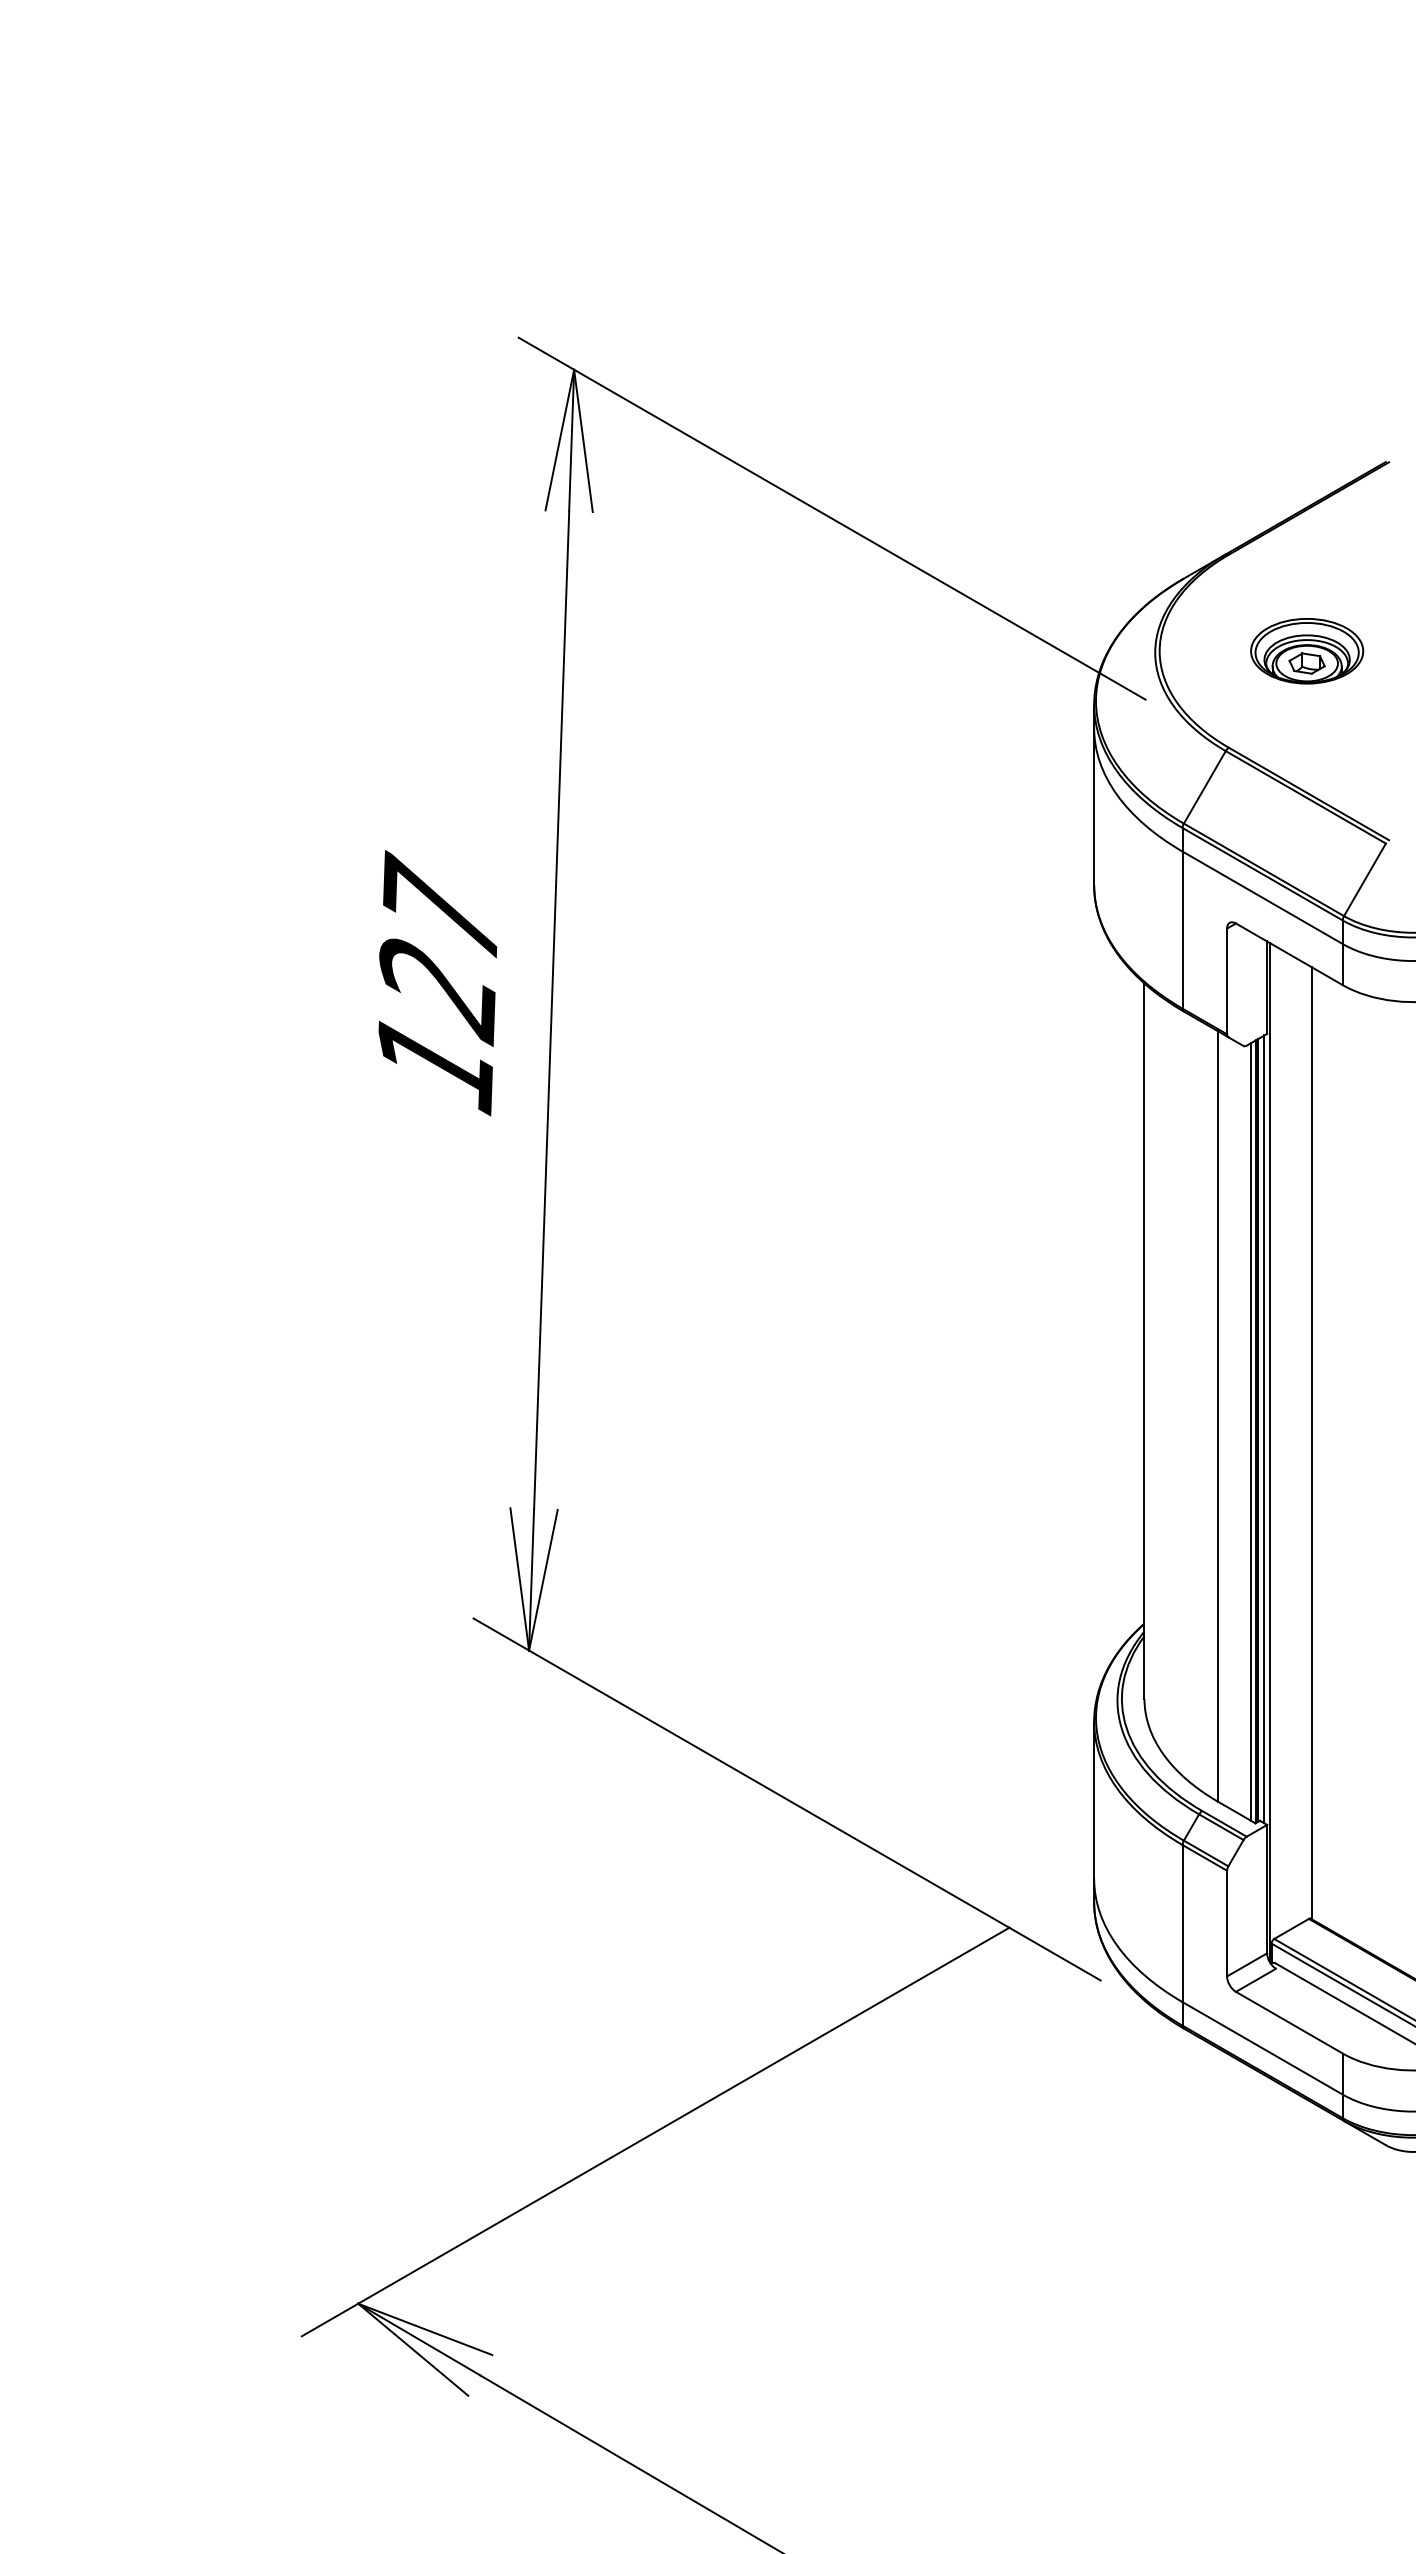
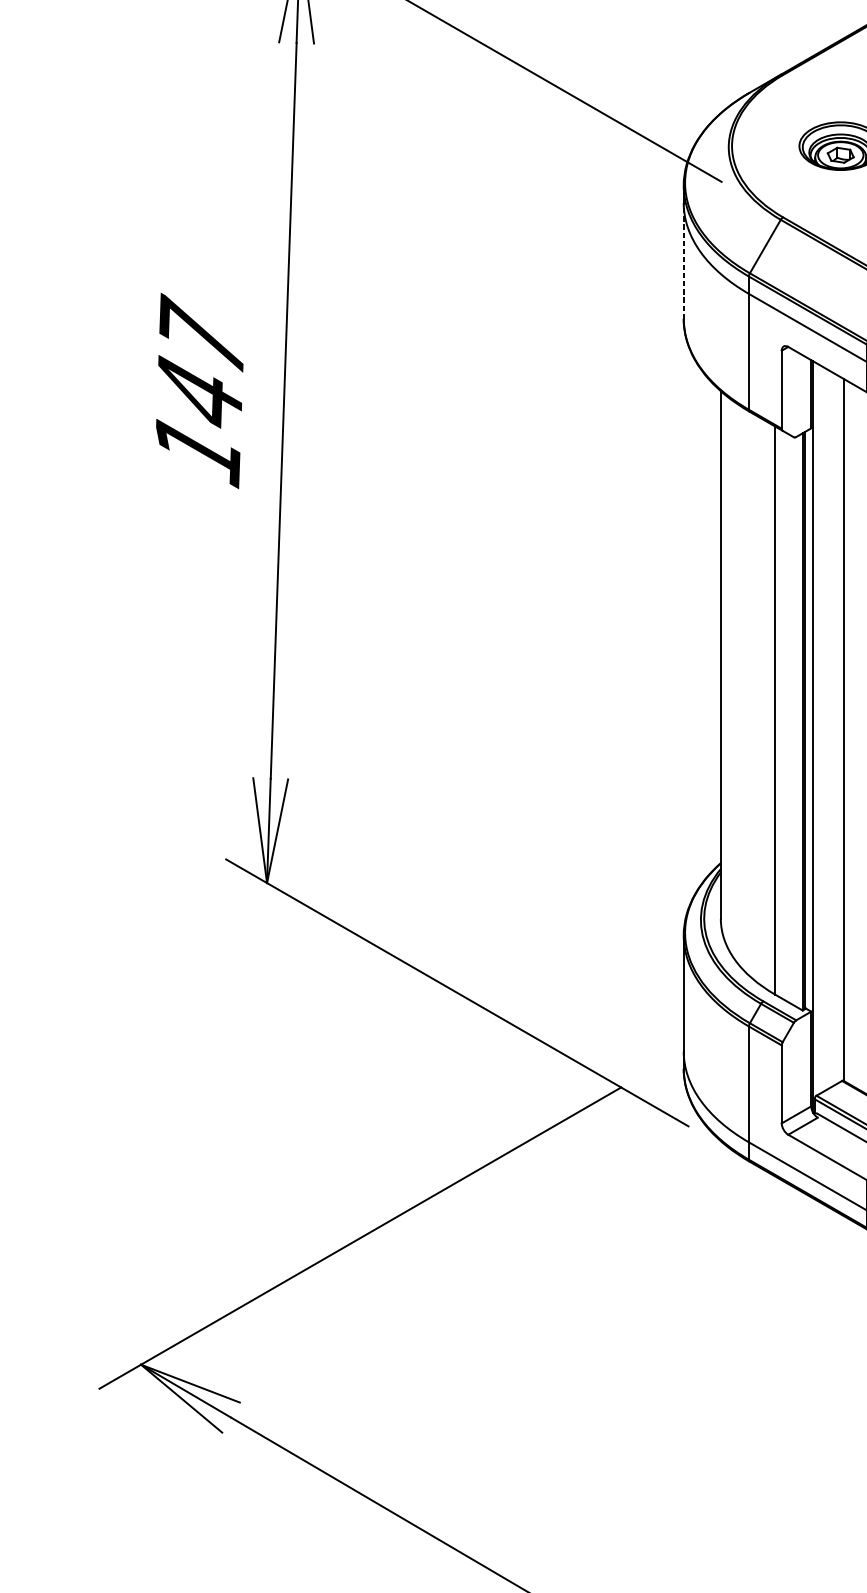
line: (1094, 806) -> (683, 260), solid -> dashed
text: (437, 990) -> (199, 396), 127 -> 147
line: (1264, 1429) -> (809, 720), removed
line: (1251, 1431) -> (799, 721), removed

